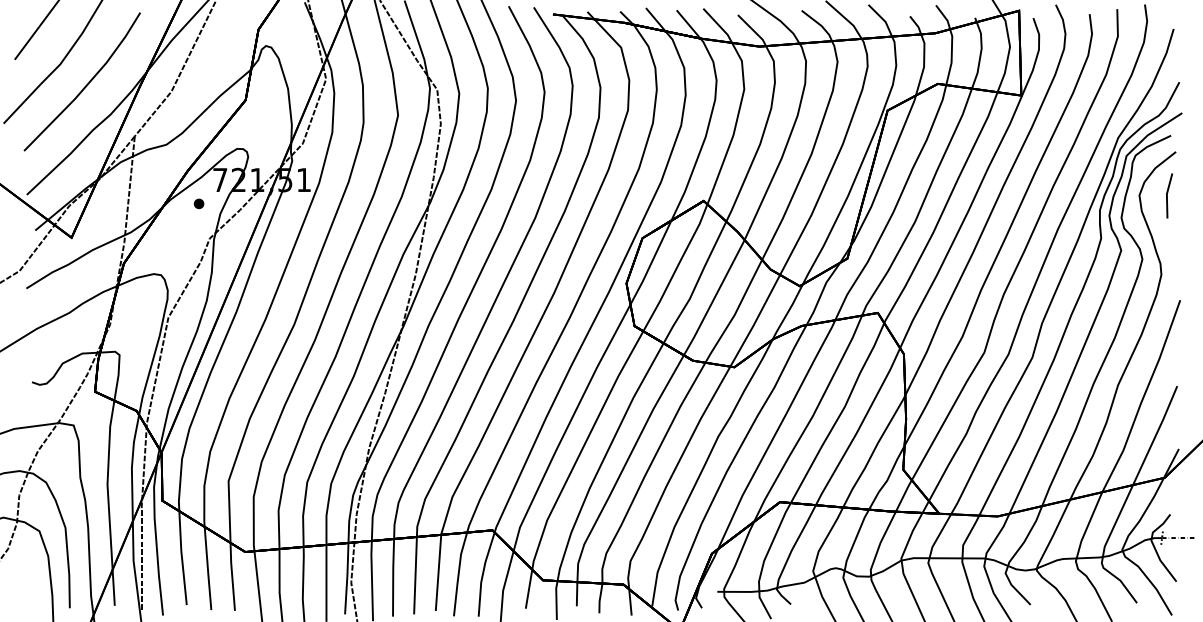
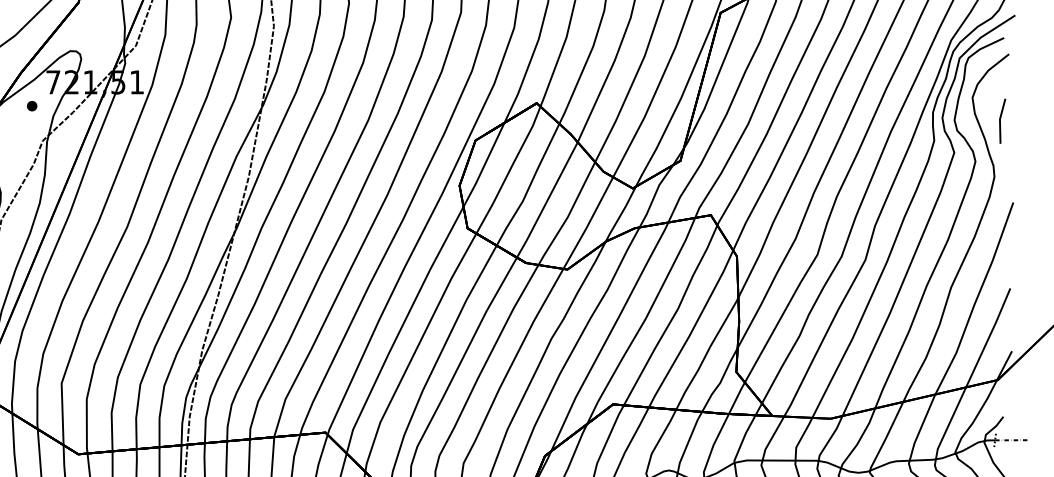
line: (1167, 195) -> (1000, 120), moved

